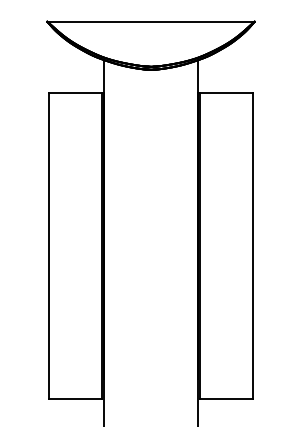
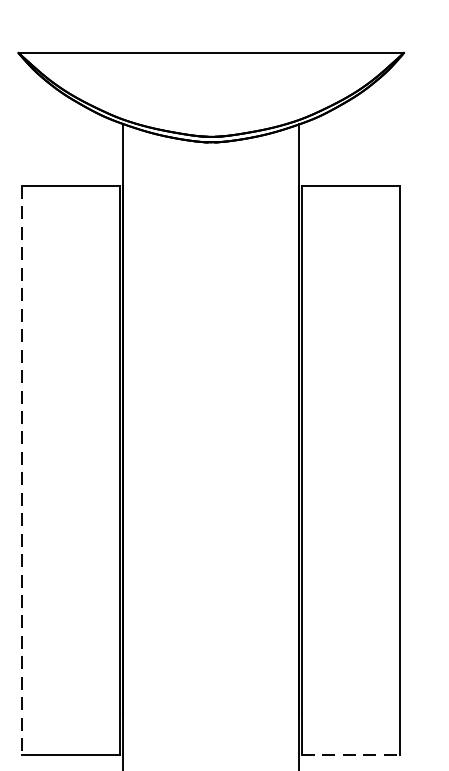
line: (49, 246) -> (22, 470), solid -> dashed
line: (226, 399) -> (351, 755), solid -> dashed

